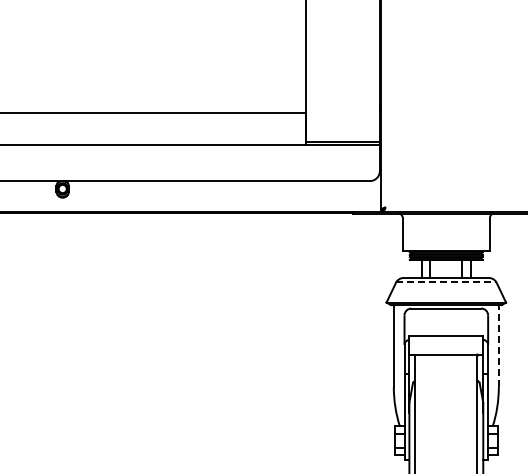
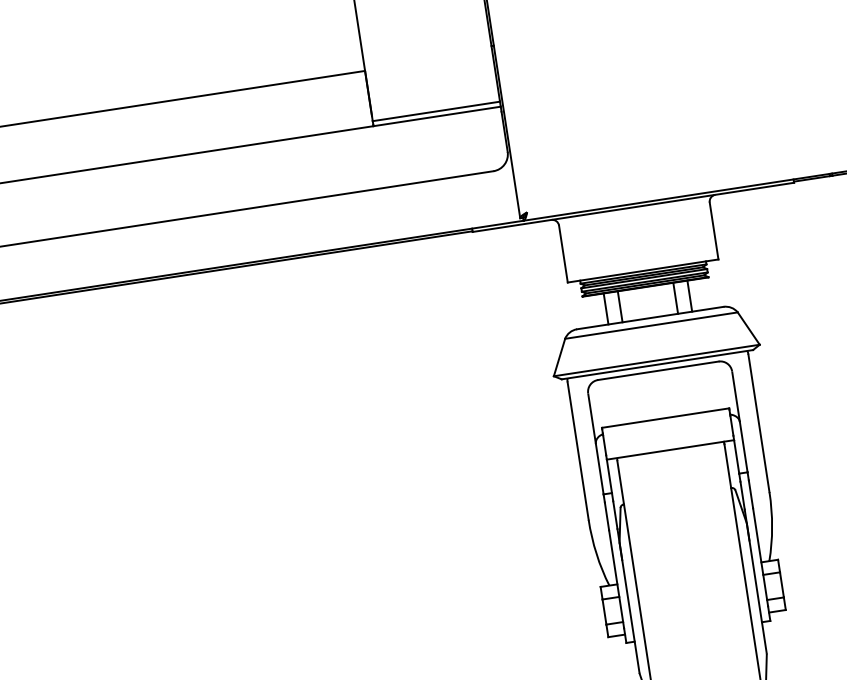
line: (446, 282) -> (651, 325), dashed -> solid
line: (498, 347) -> (758, 424), dashed -> solid

